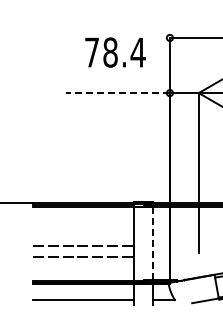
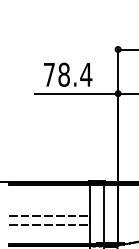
text: (115, 52) -> (68, 74), moved
line: (118, 93) -> (76, 93), dashed -> solid
line: (152, 243) -> (104, 214), dashed -> solid

